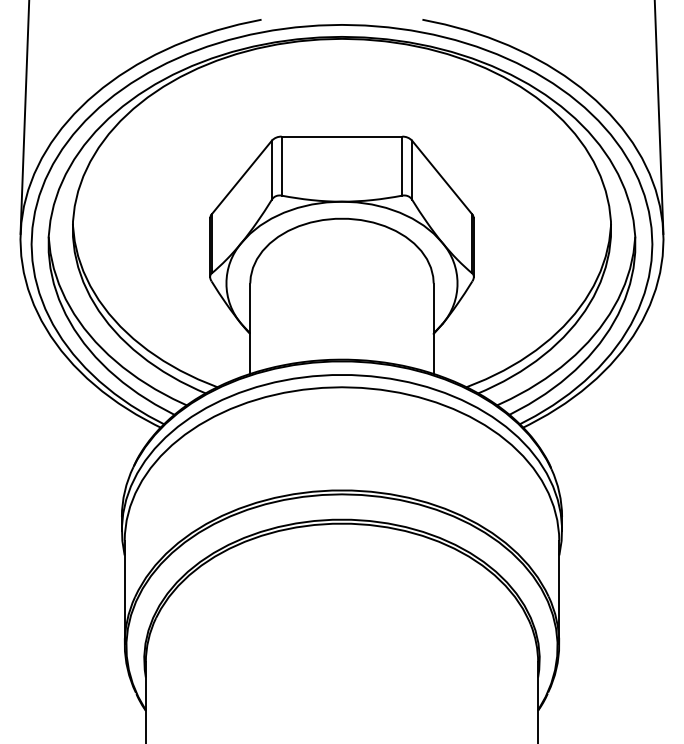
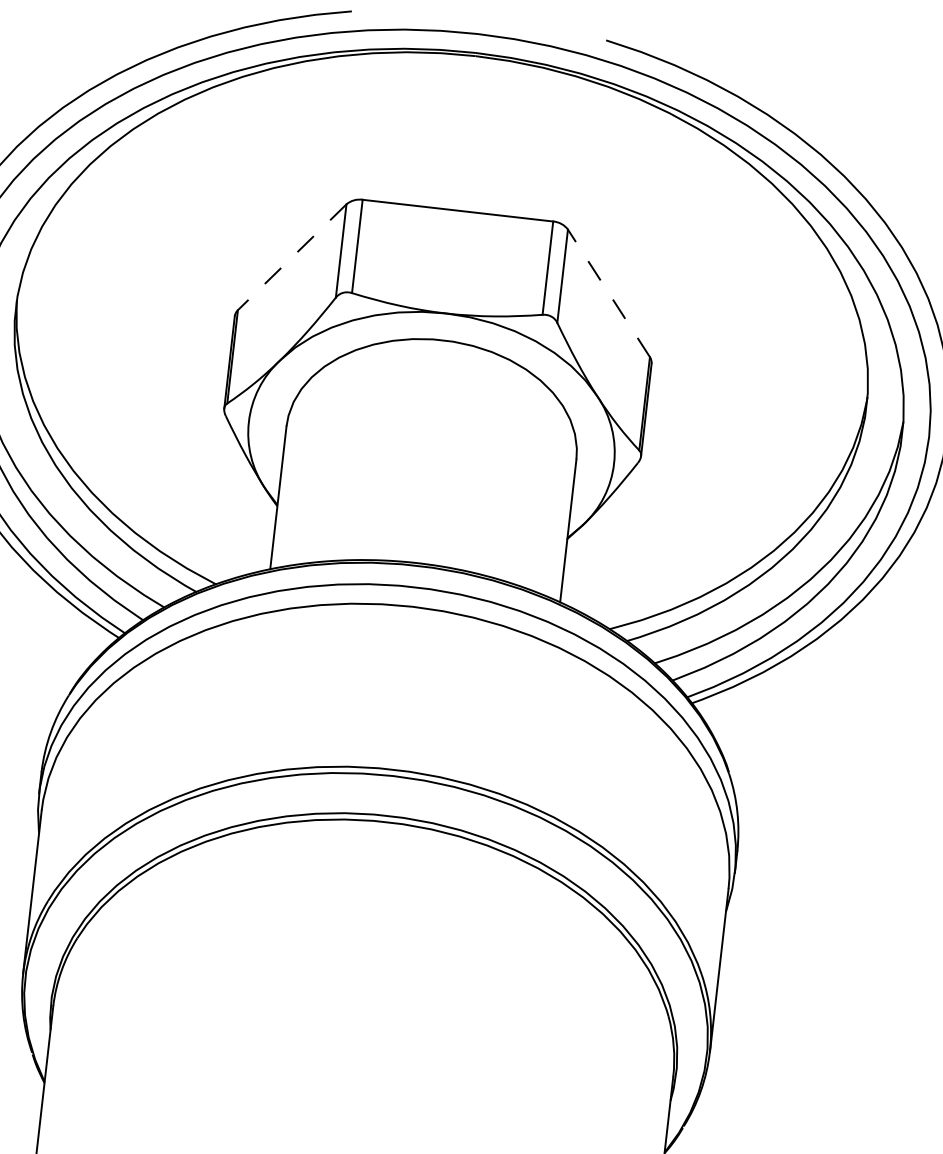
line: (241, 177) -> (291, 257), solid -> dashed
line: (442, 177) -> (609, 293), solid -> dashed

